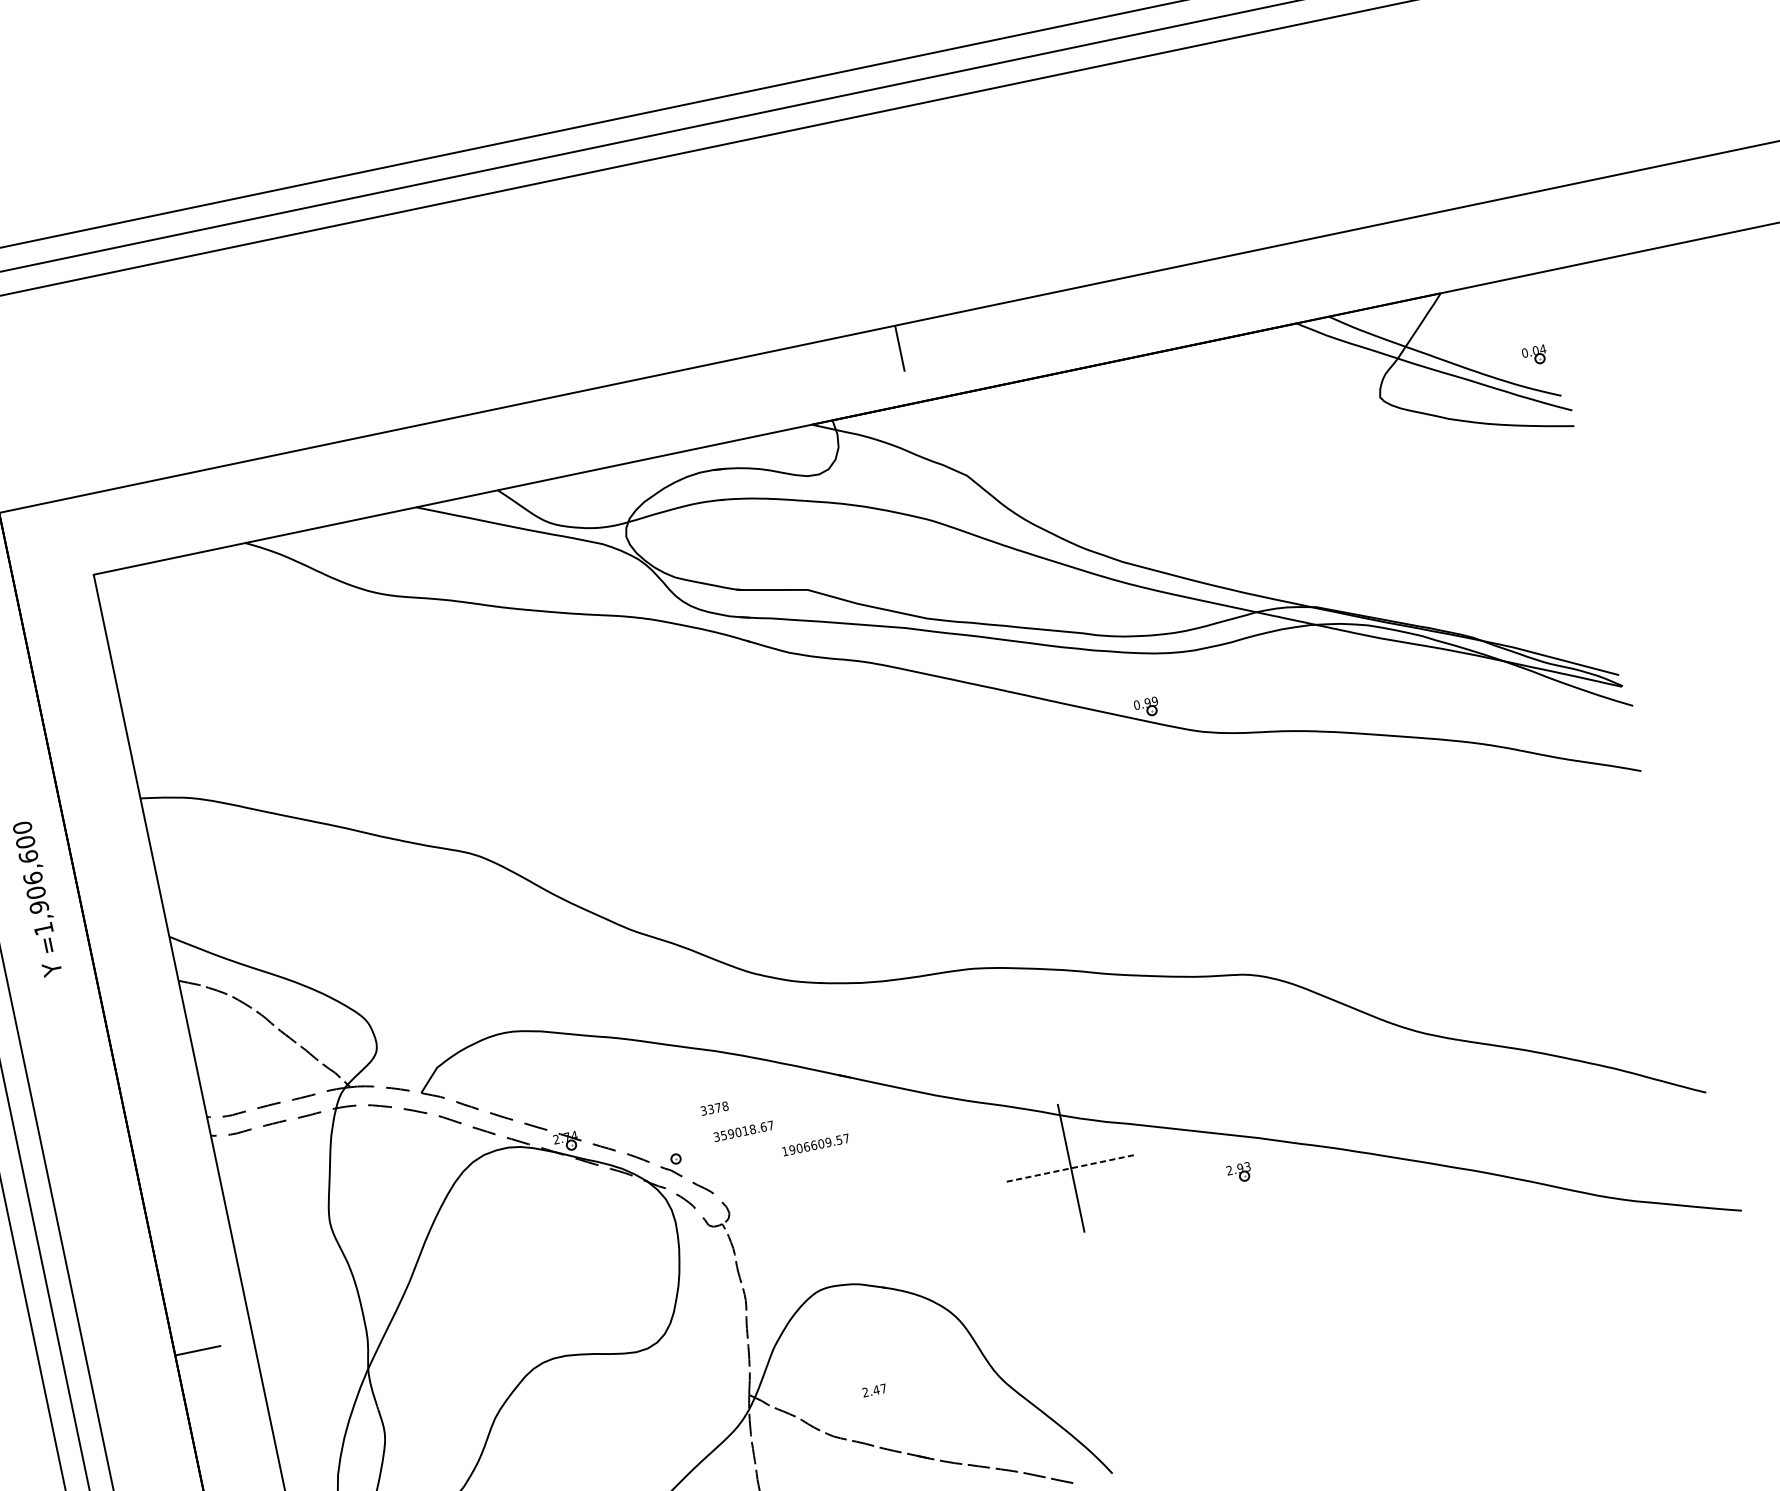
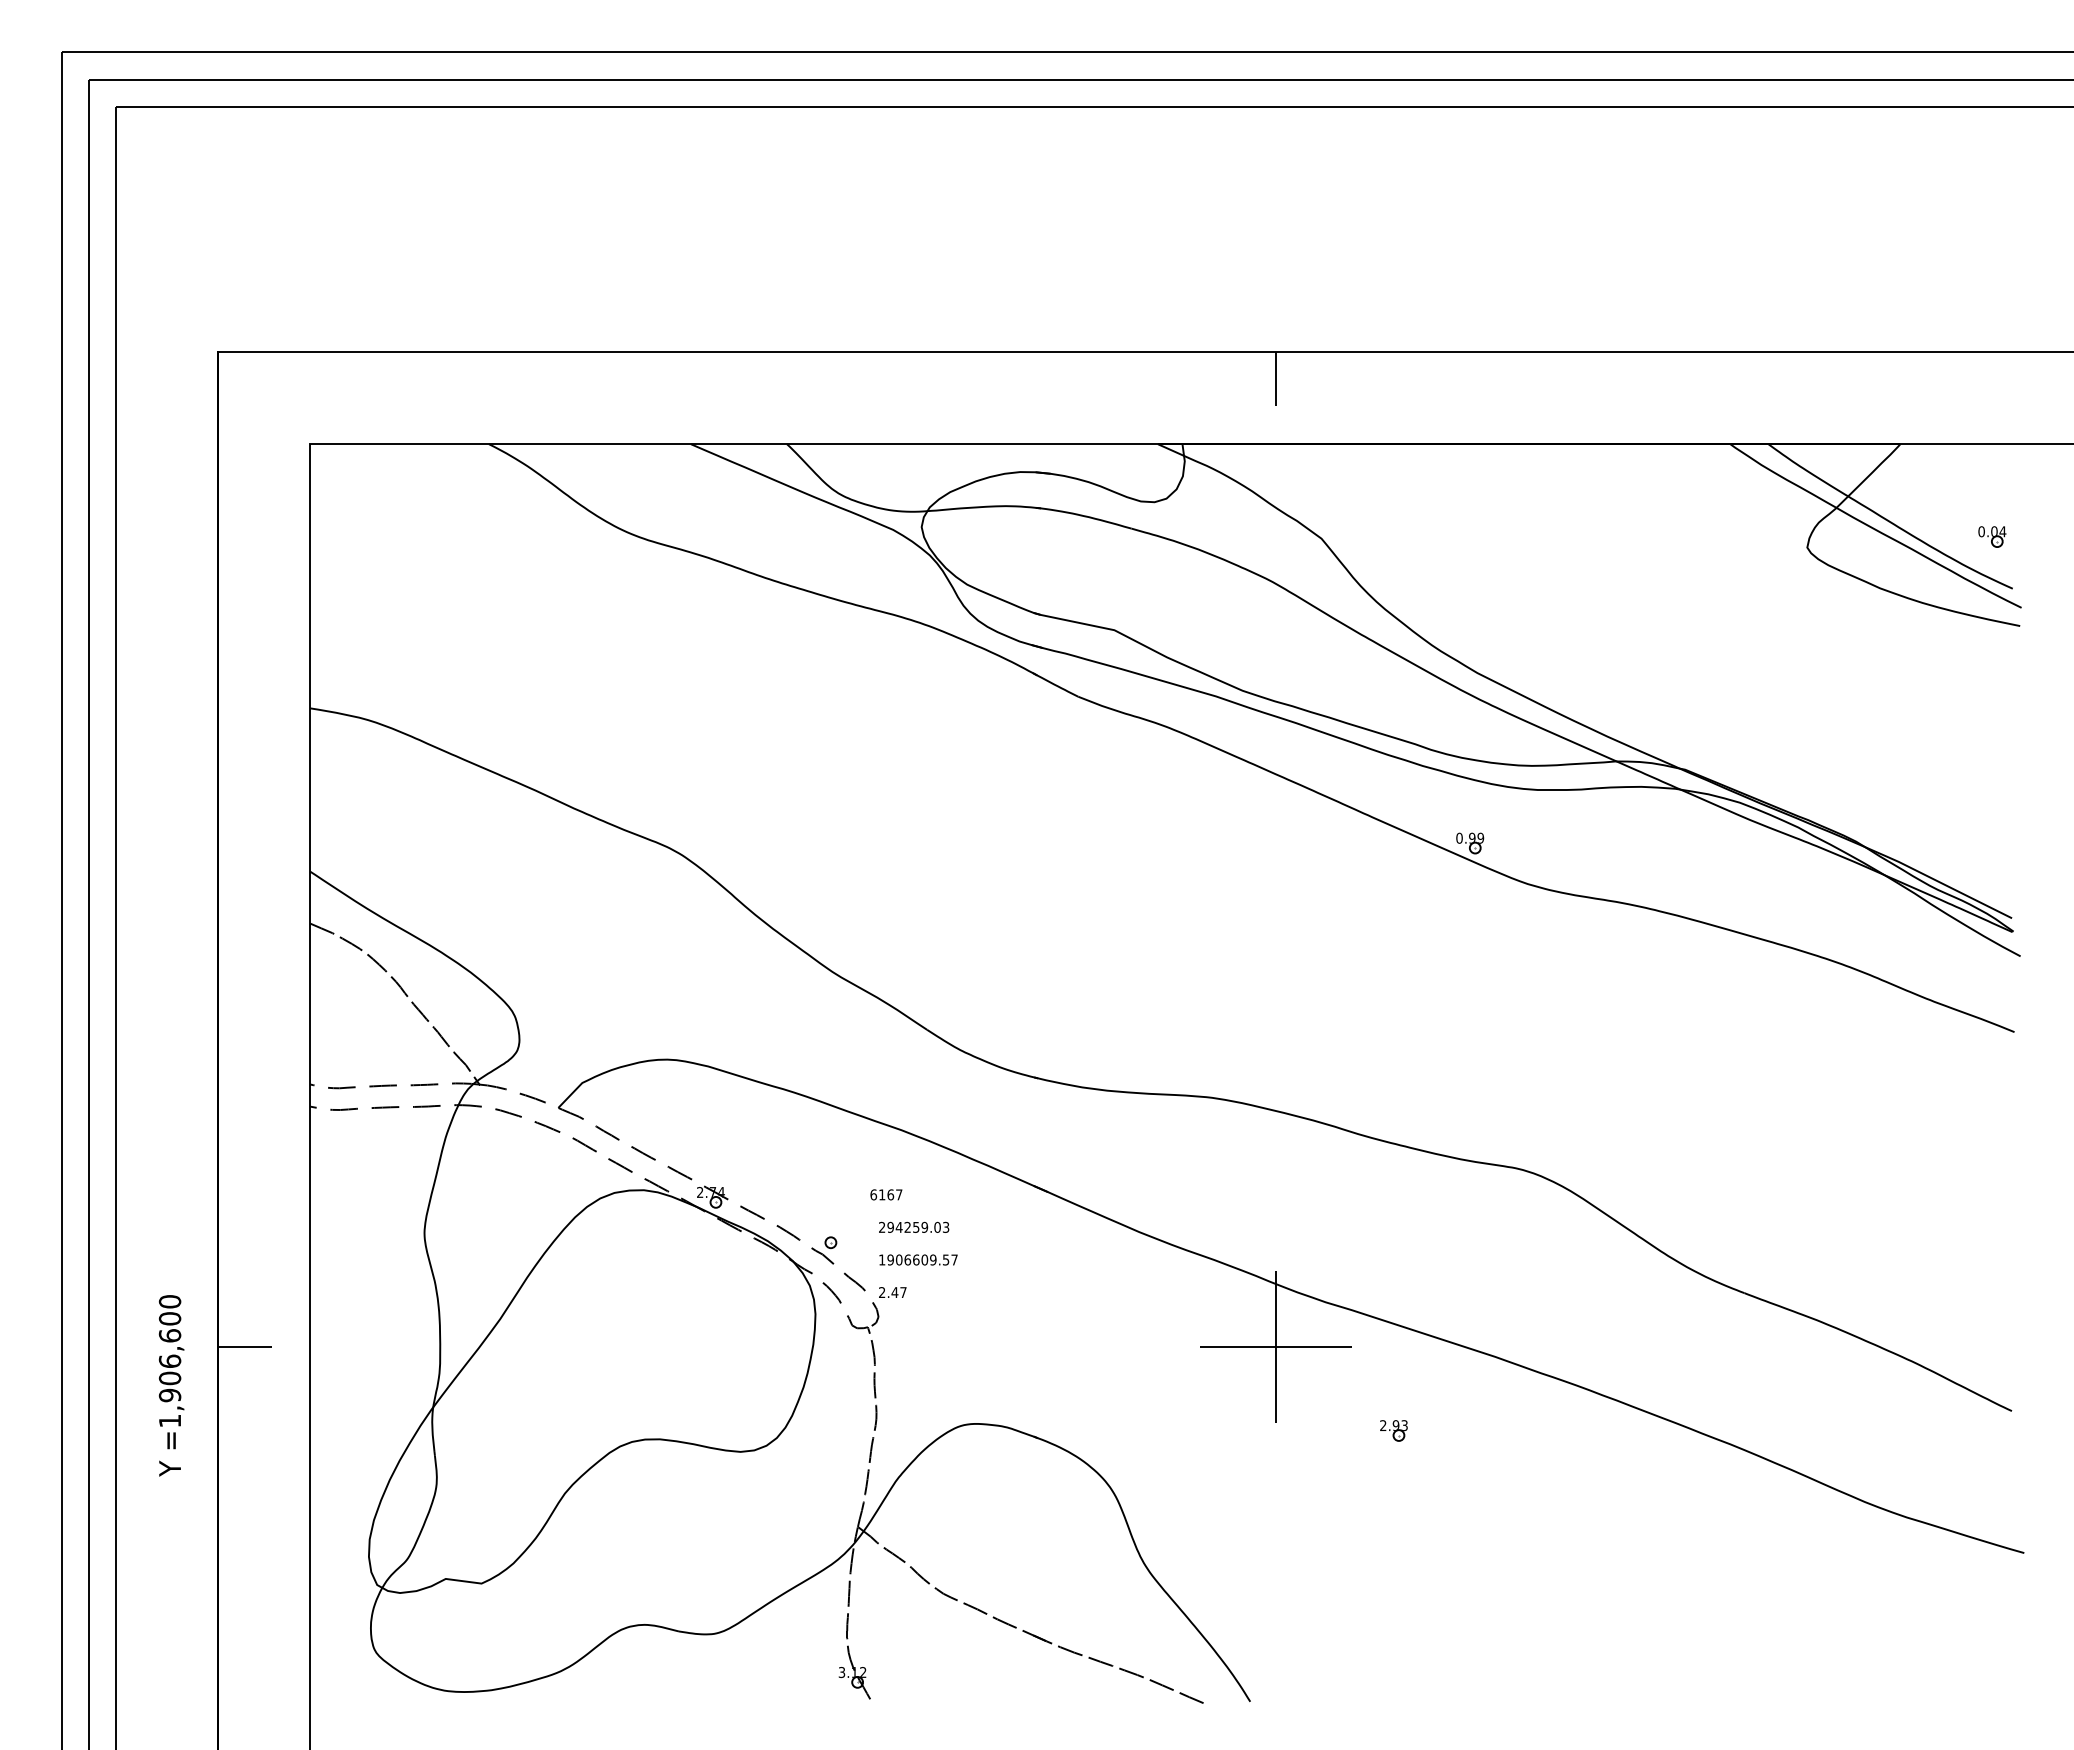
text: (38, 898) -> (171, 1385), moved
text: (714, 1108) -> (886, 1194), 3378 -> 6167
text: (743, 1130) -> (914, 1226), 359018.67 -> 294259.03
text: (815, 1144) -> (918, 1259), moved
line: (1071, 1168) -> (1275, 1346), dashed -> solid
part: (1239, 1172) -> (1393, 1430), moved
text: (874, 1390) -> (892, 1292), moved

